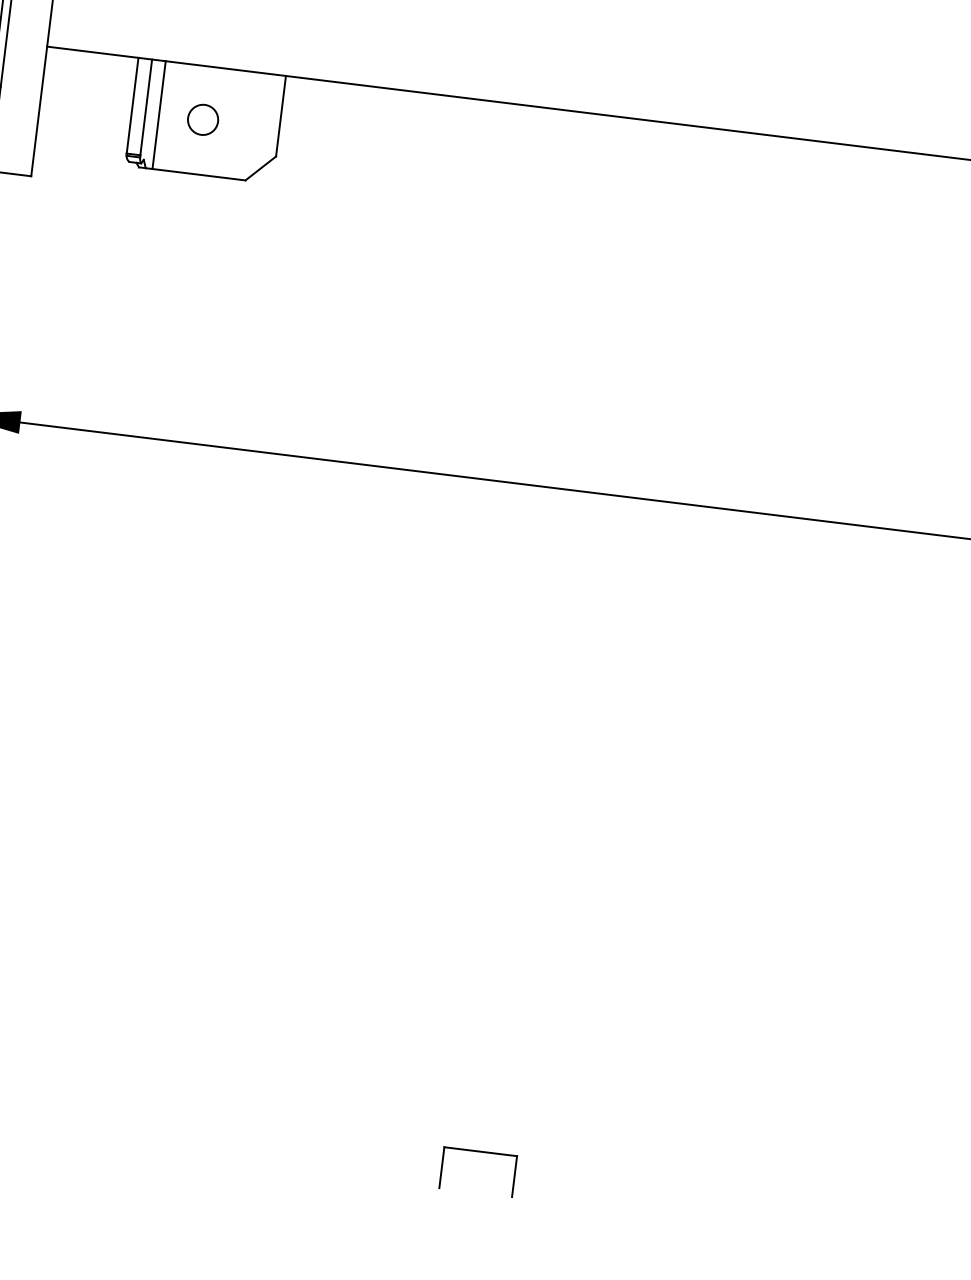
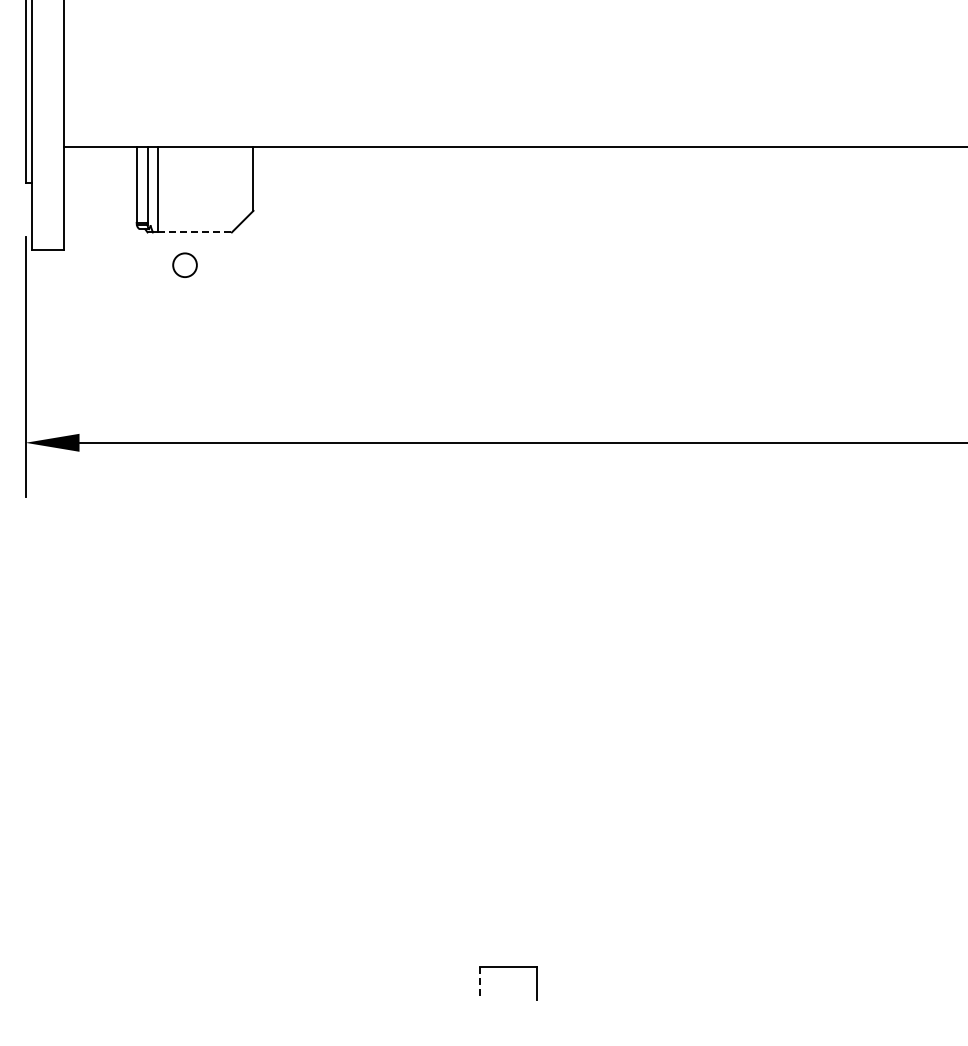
circle: (202, 118) -> (184, 264), moved
line: (199, 174) -> (195, 232), solid -> dashed
line: (441, 1168) -> (479, 984), solid -> dashed

